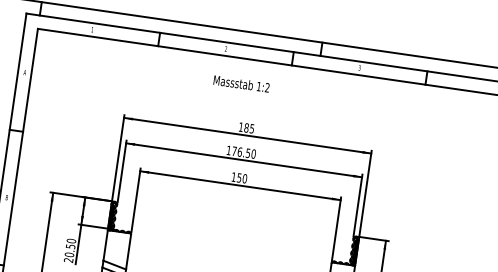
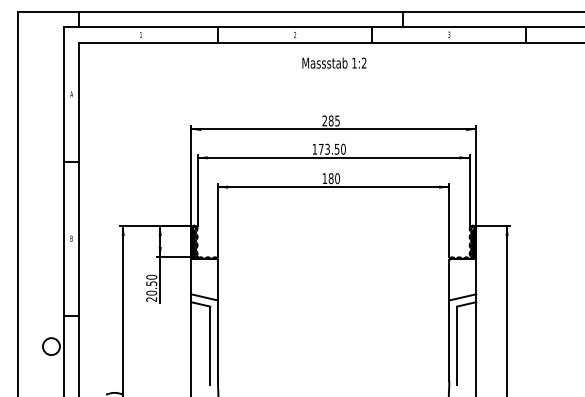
text: (241, 83) -> (334, 62), moved
text: (240, 126) -> (324, 120), 185 -> 285
text: (239, 151) -> (327, 148), 176.50 -> 173.50
text: (238, 177) -> (330, 178), 150 -> 180

